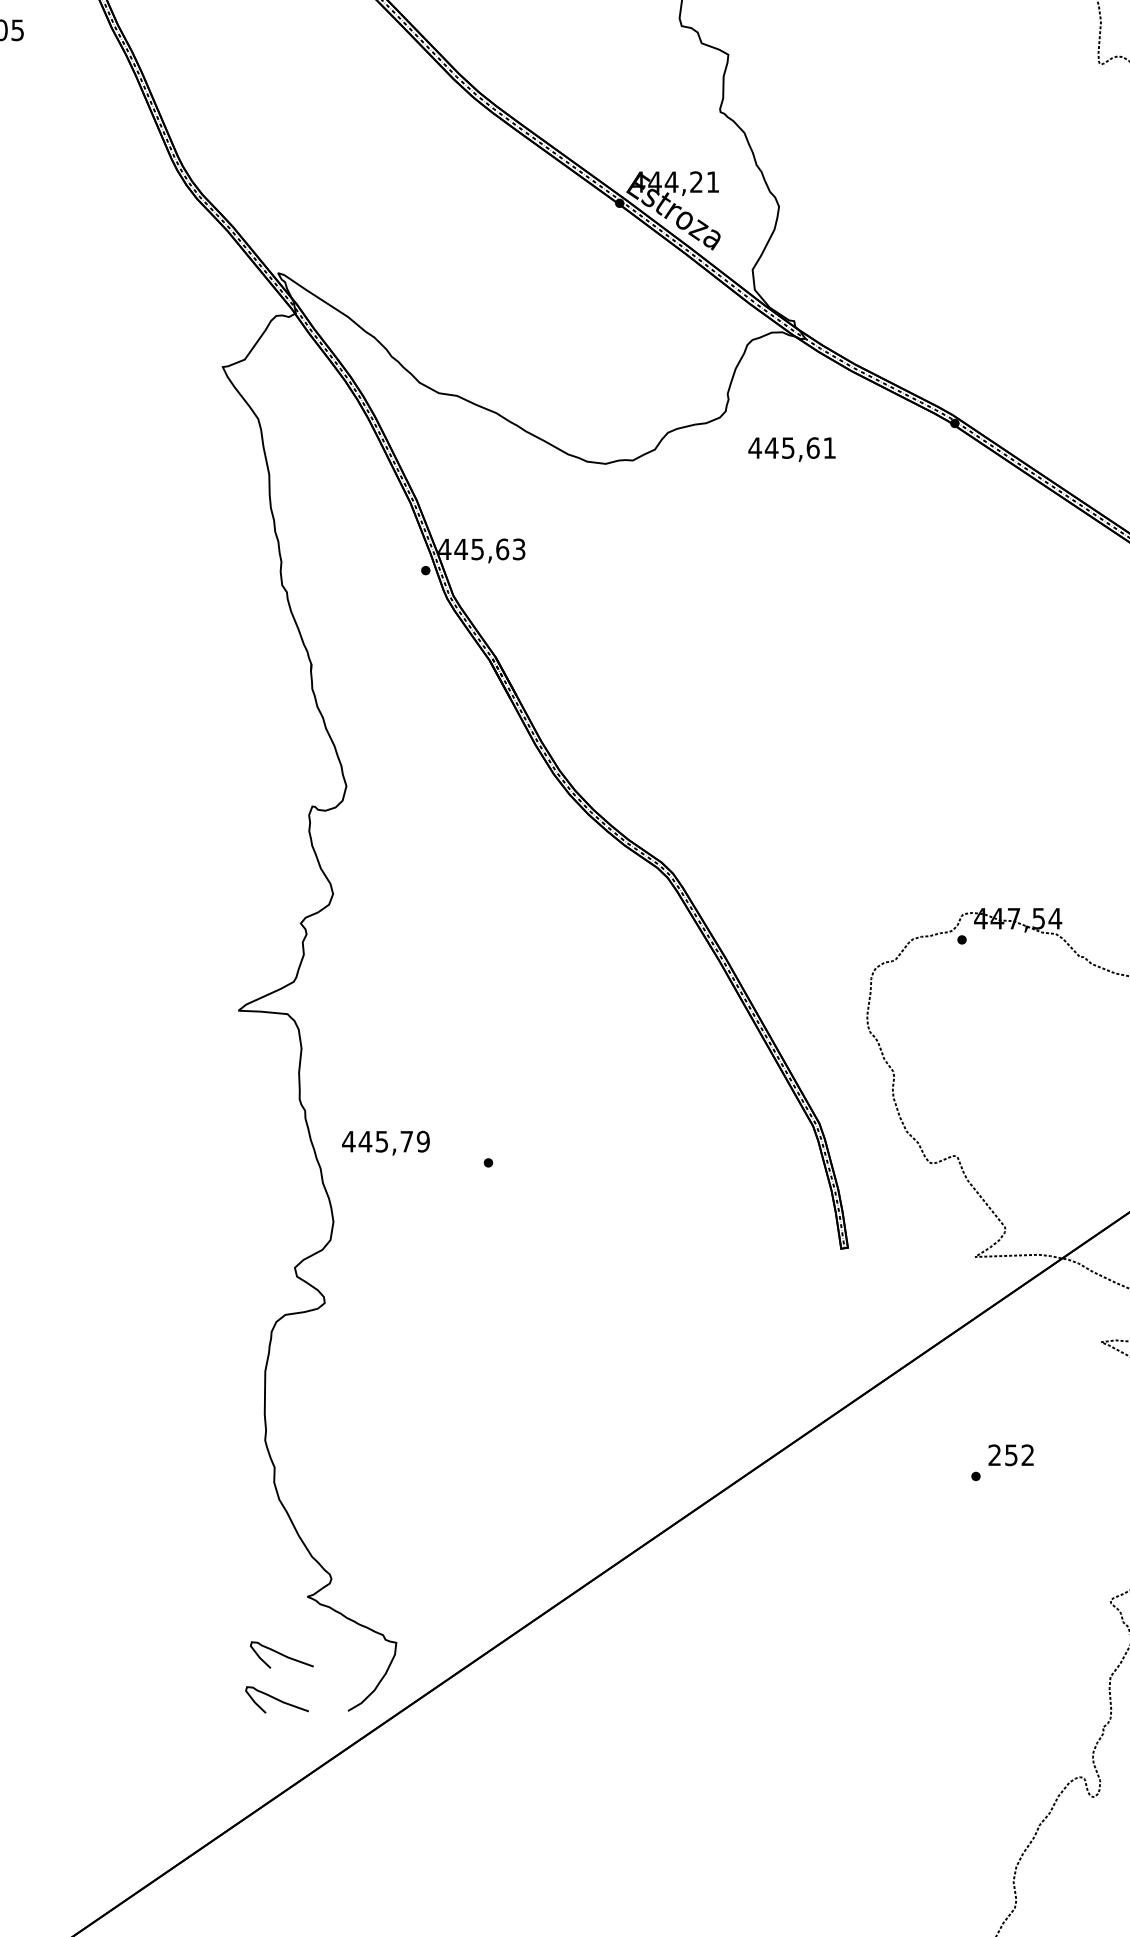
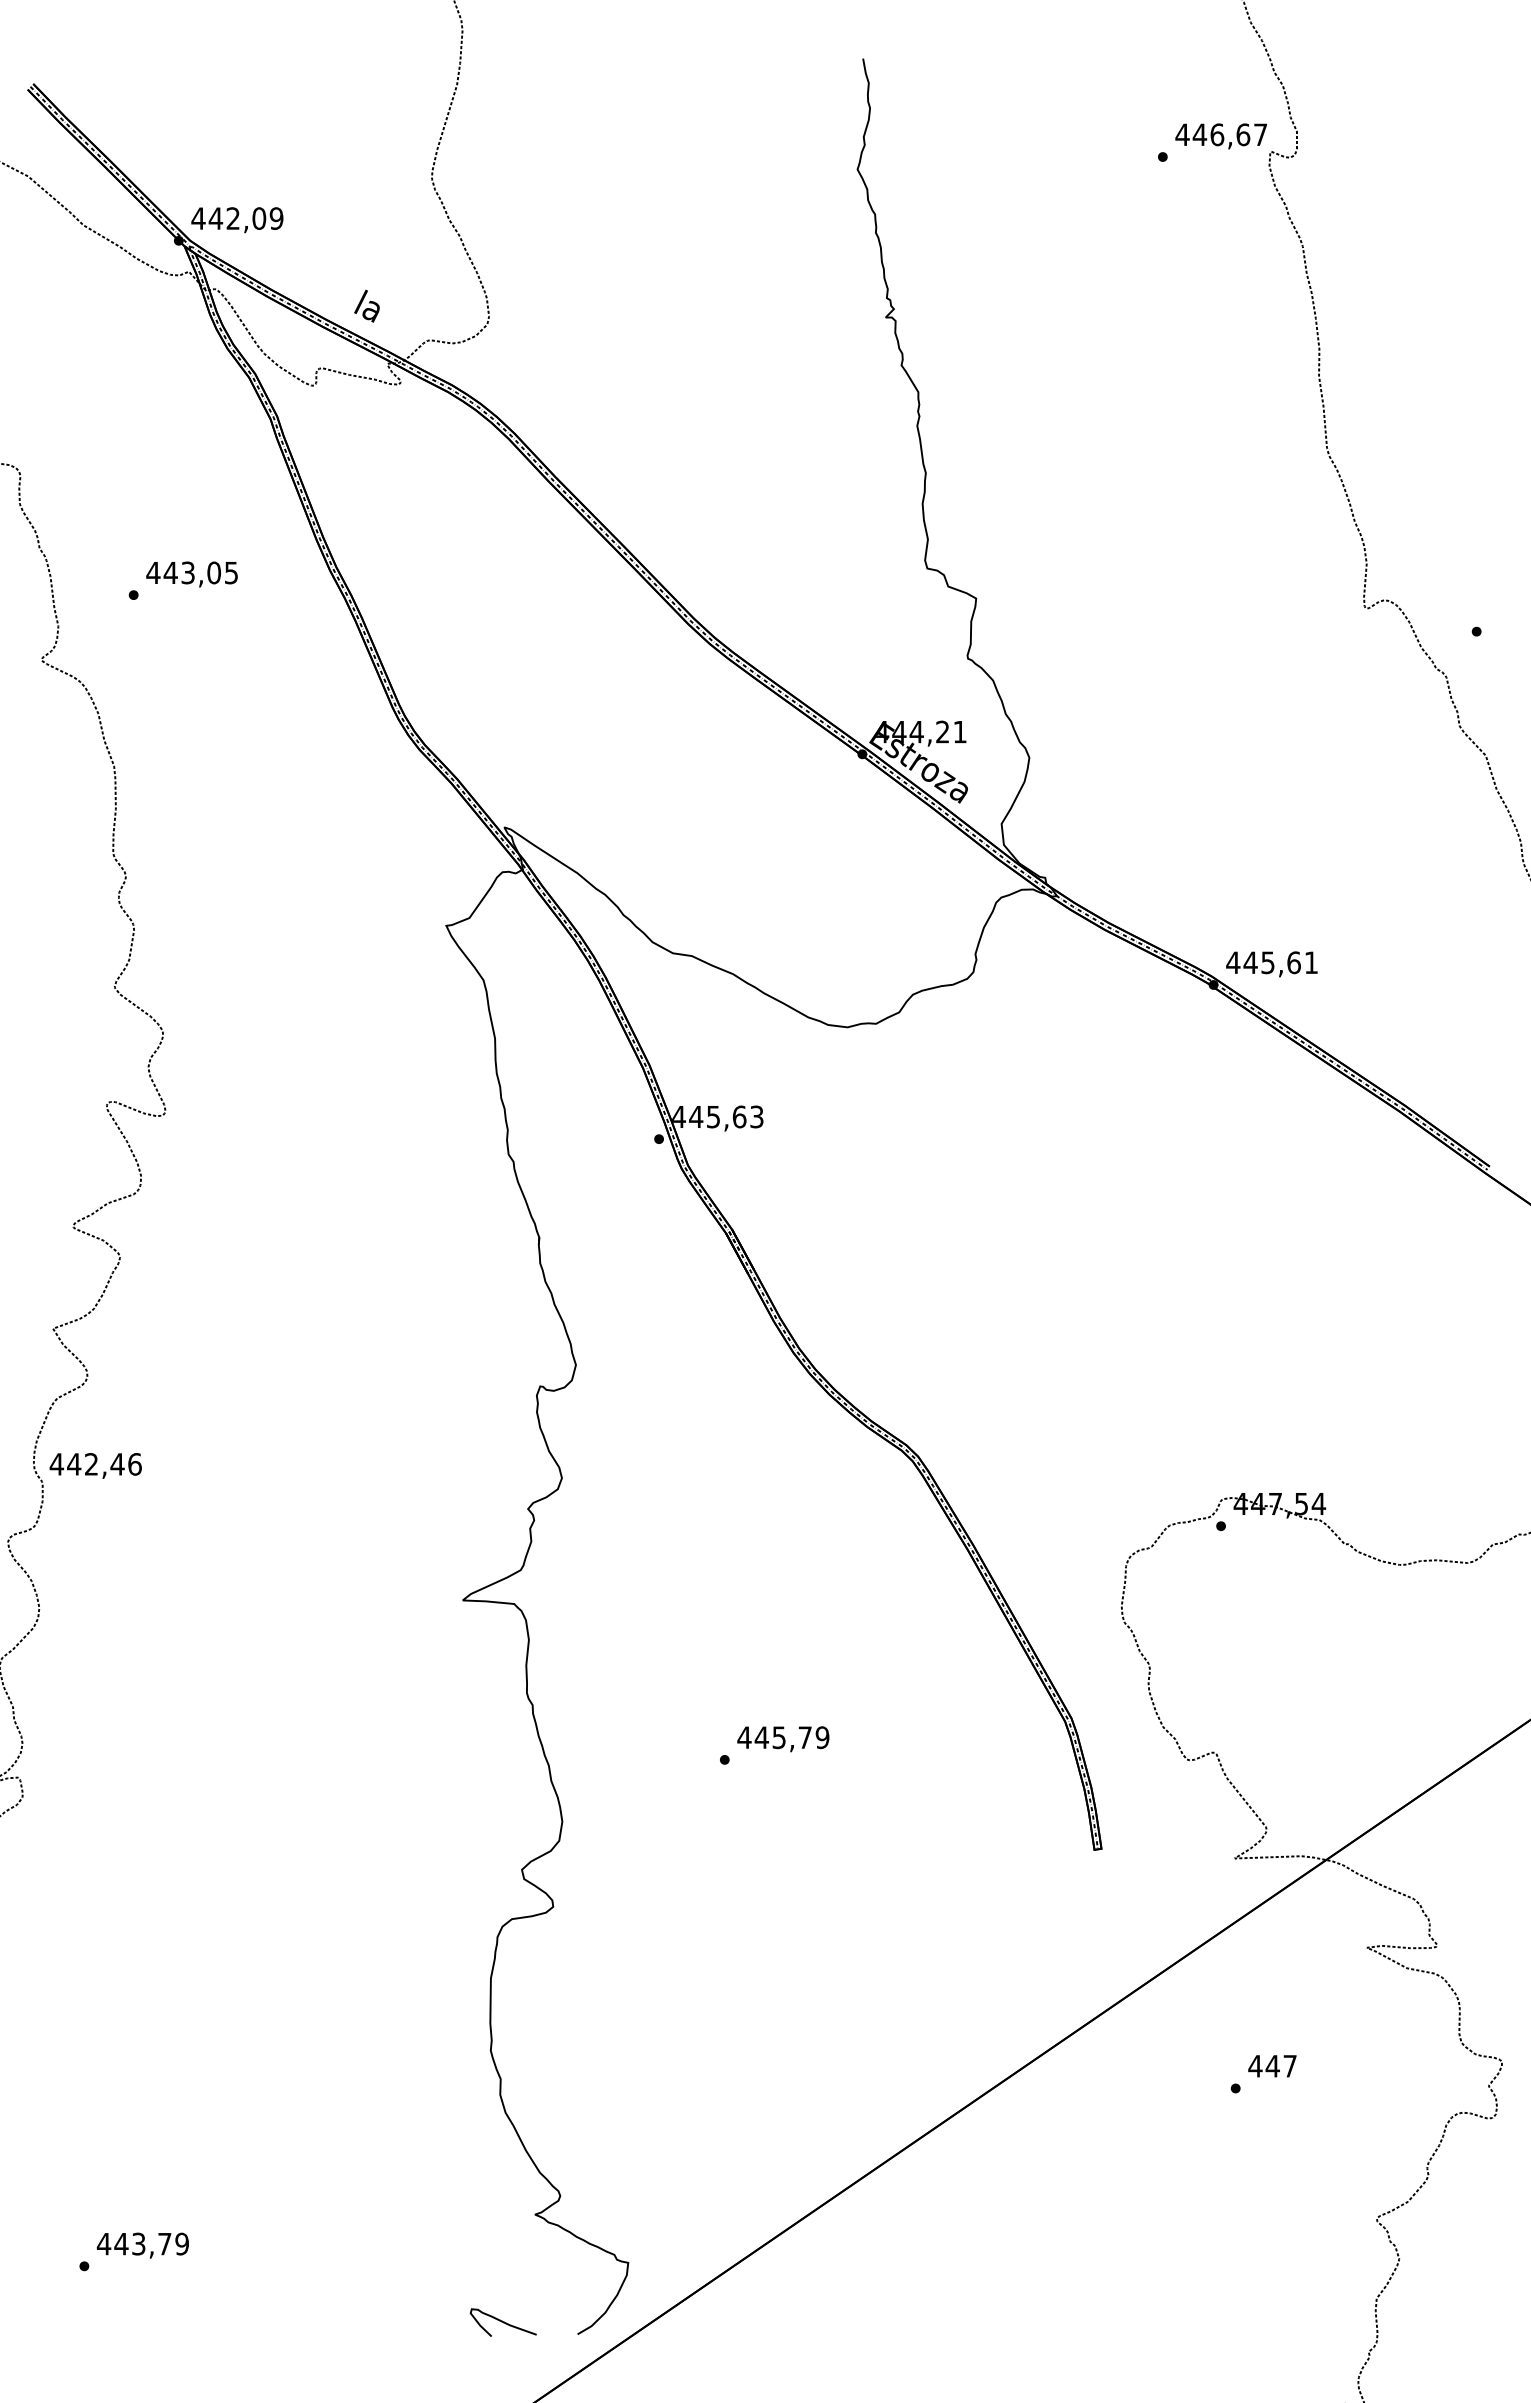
text: (791, 449) -> (1271, 964), moved
text: (386, 1143) -> (783, 1739), moved
text: (1011, 1454) -> (1272, 2065), 252 -> 447
curve: (281, 1654) -> (507, 2275), removed

